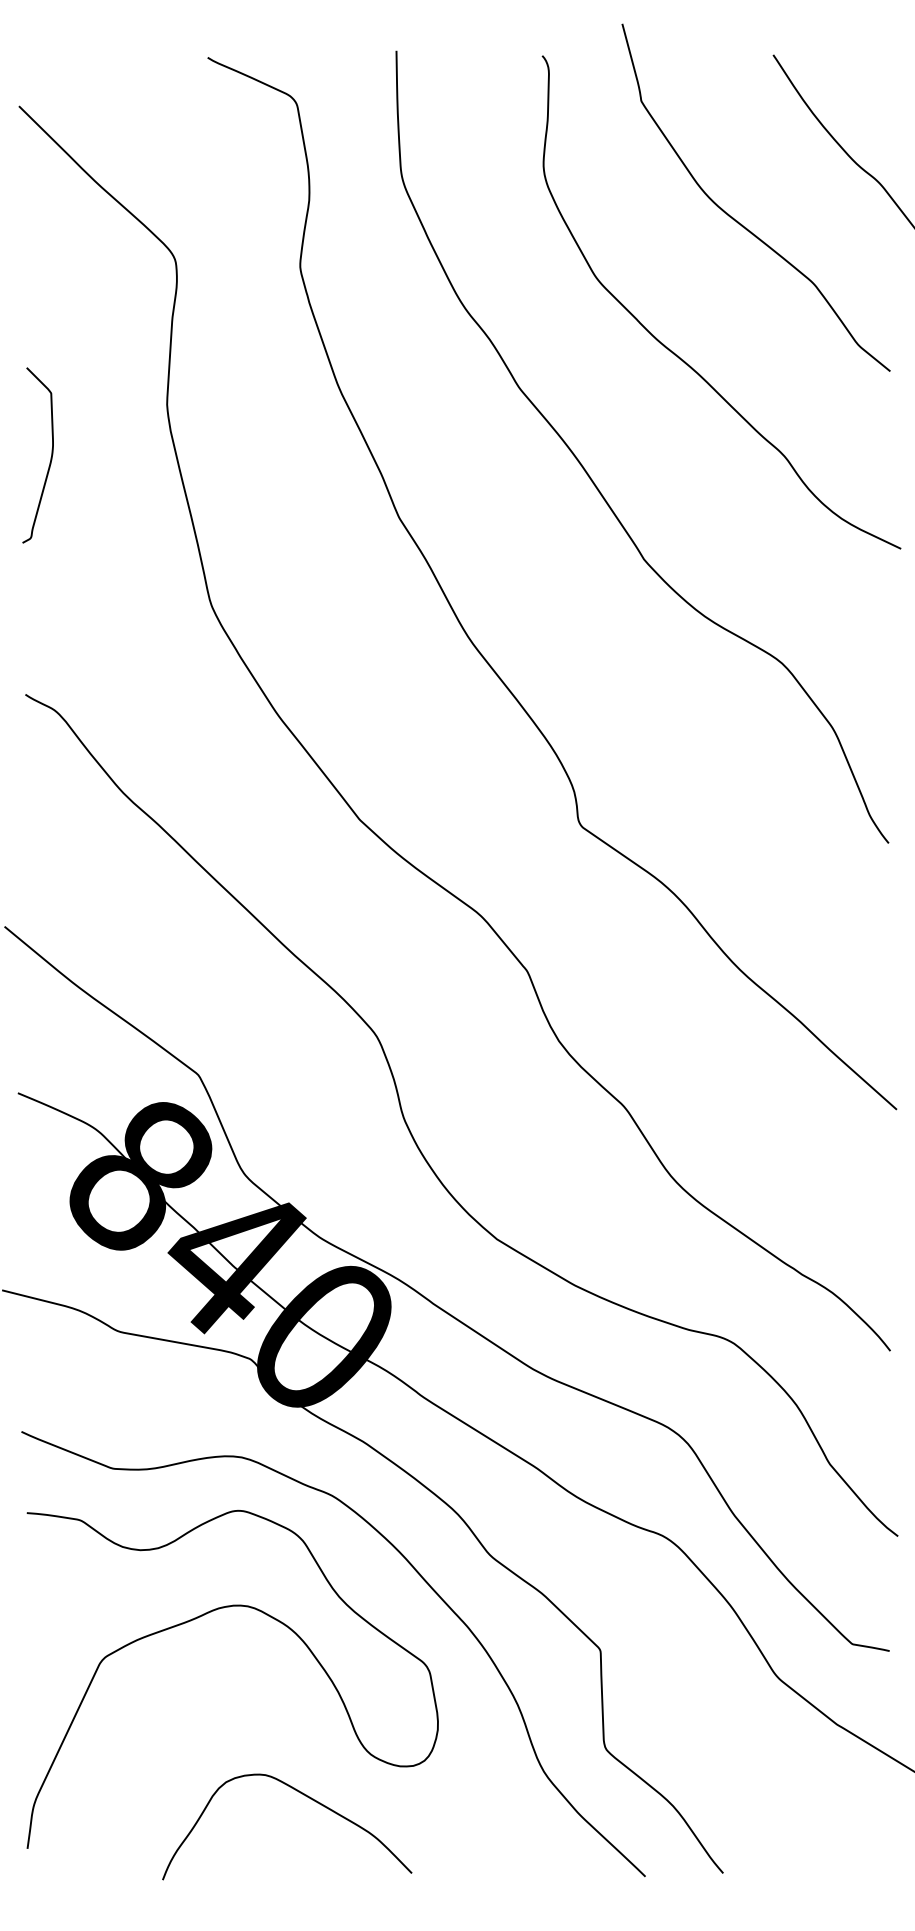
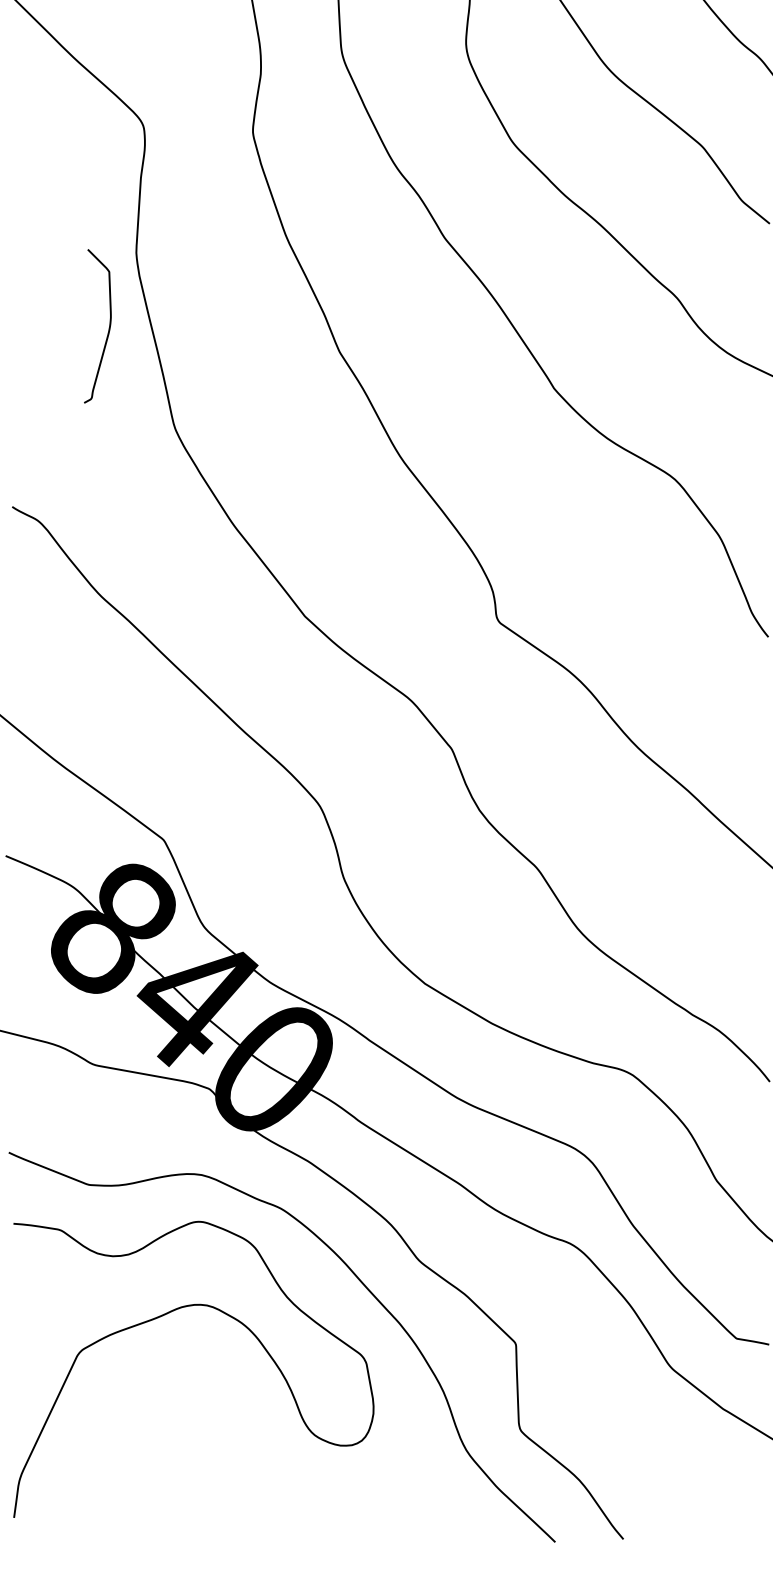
curve: (50, 457) -> (108, 328), moved
curve: (303, 1795) -> (255, 1471), removed

